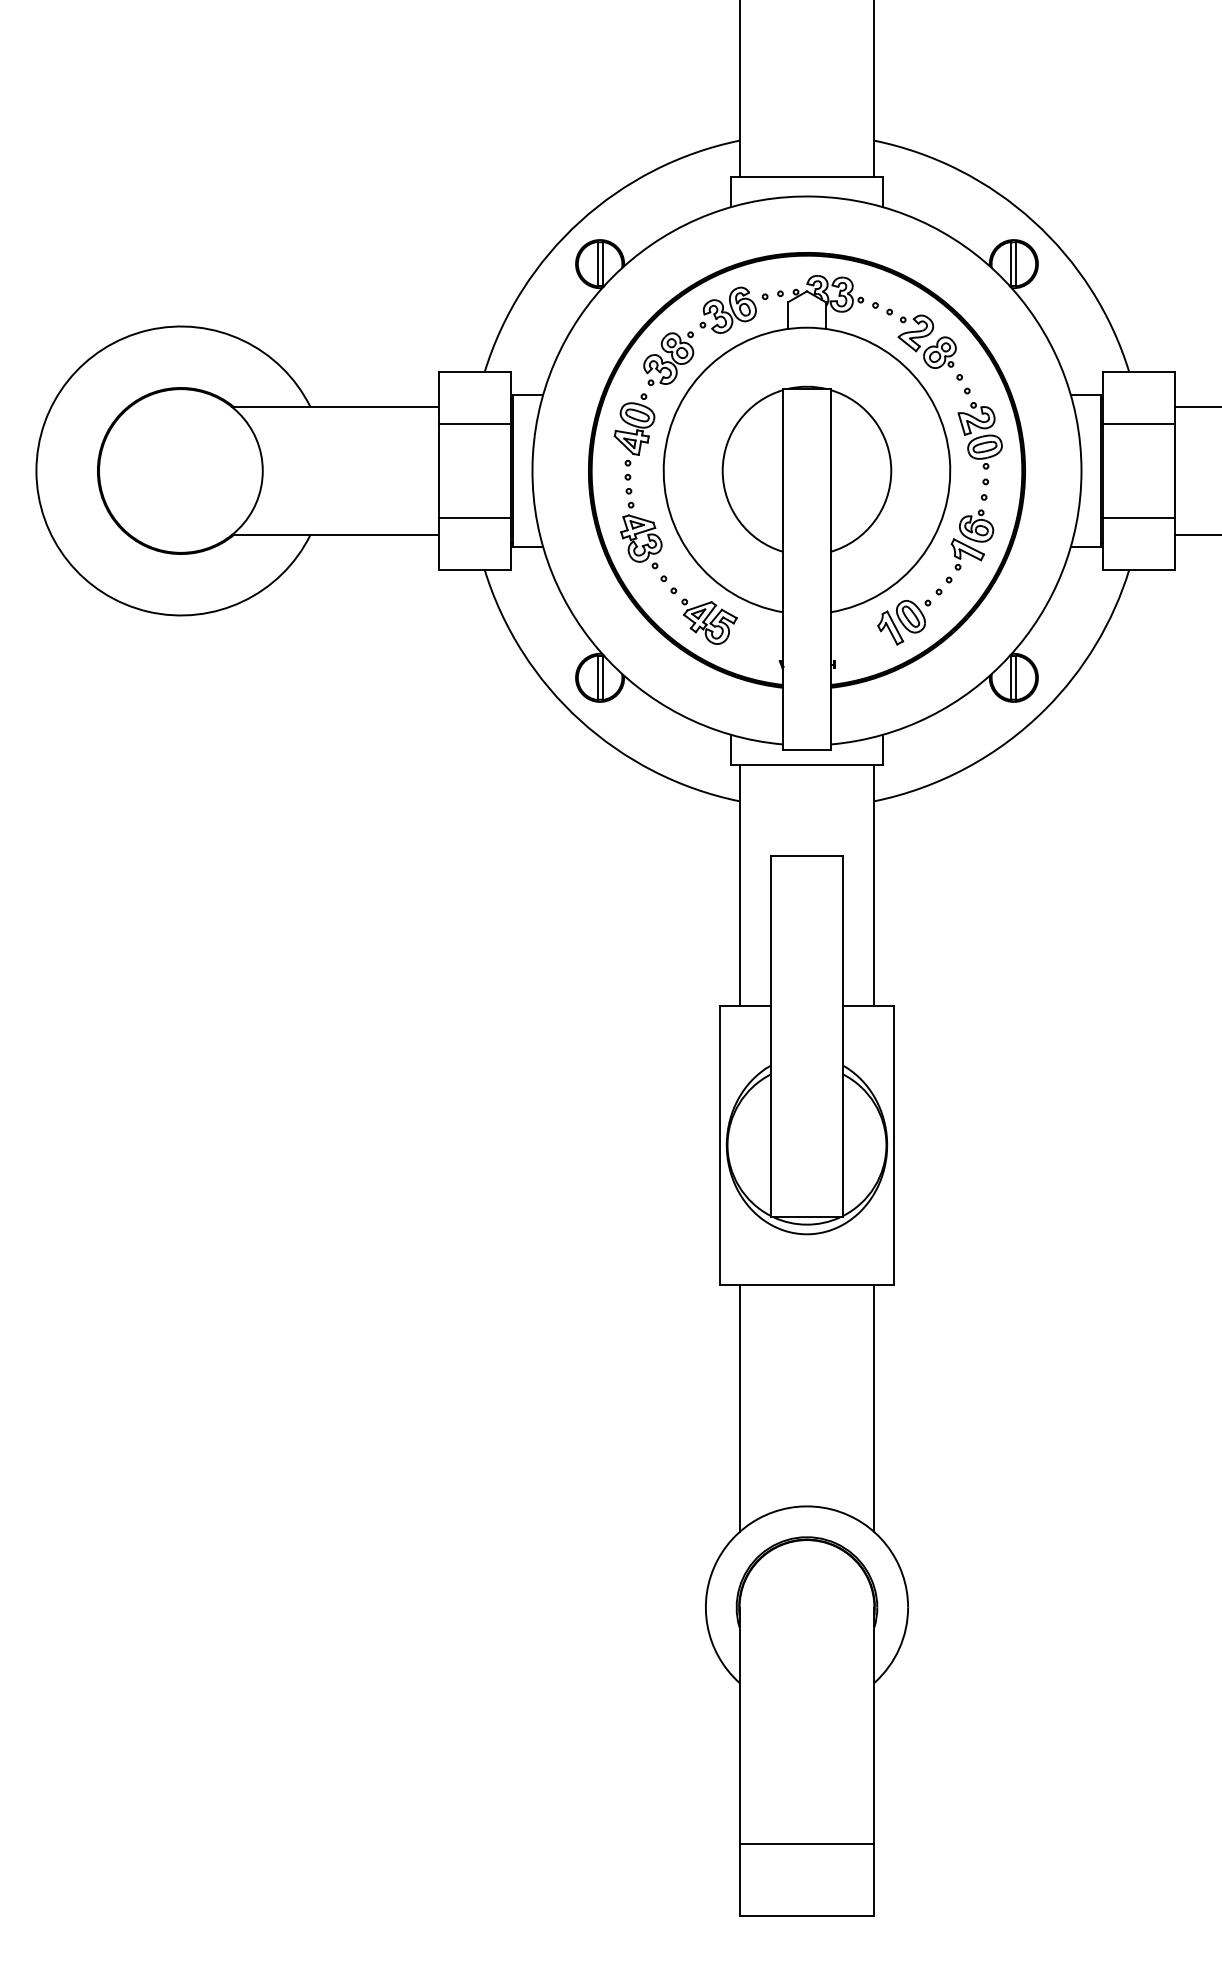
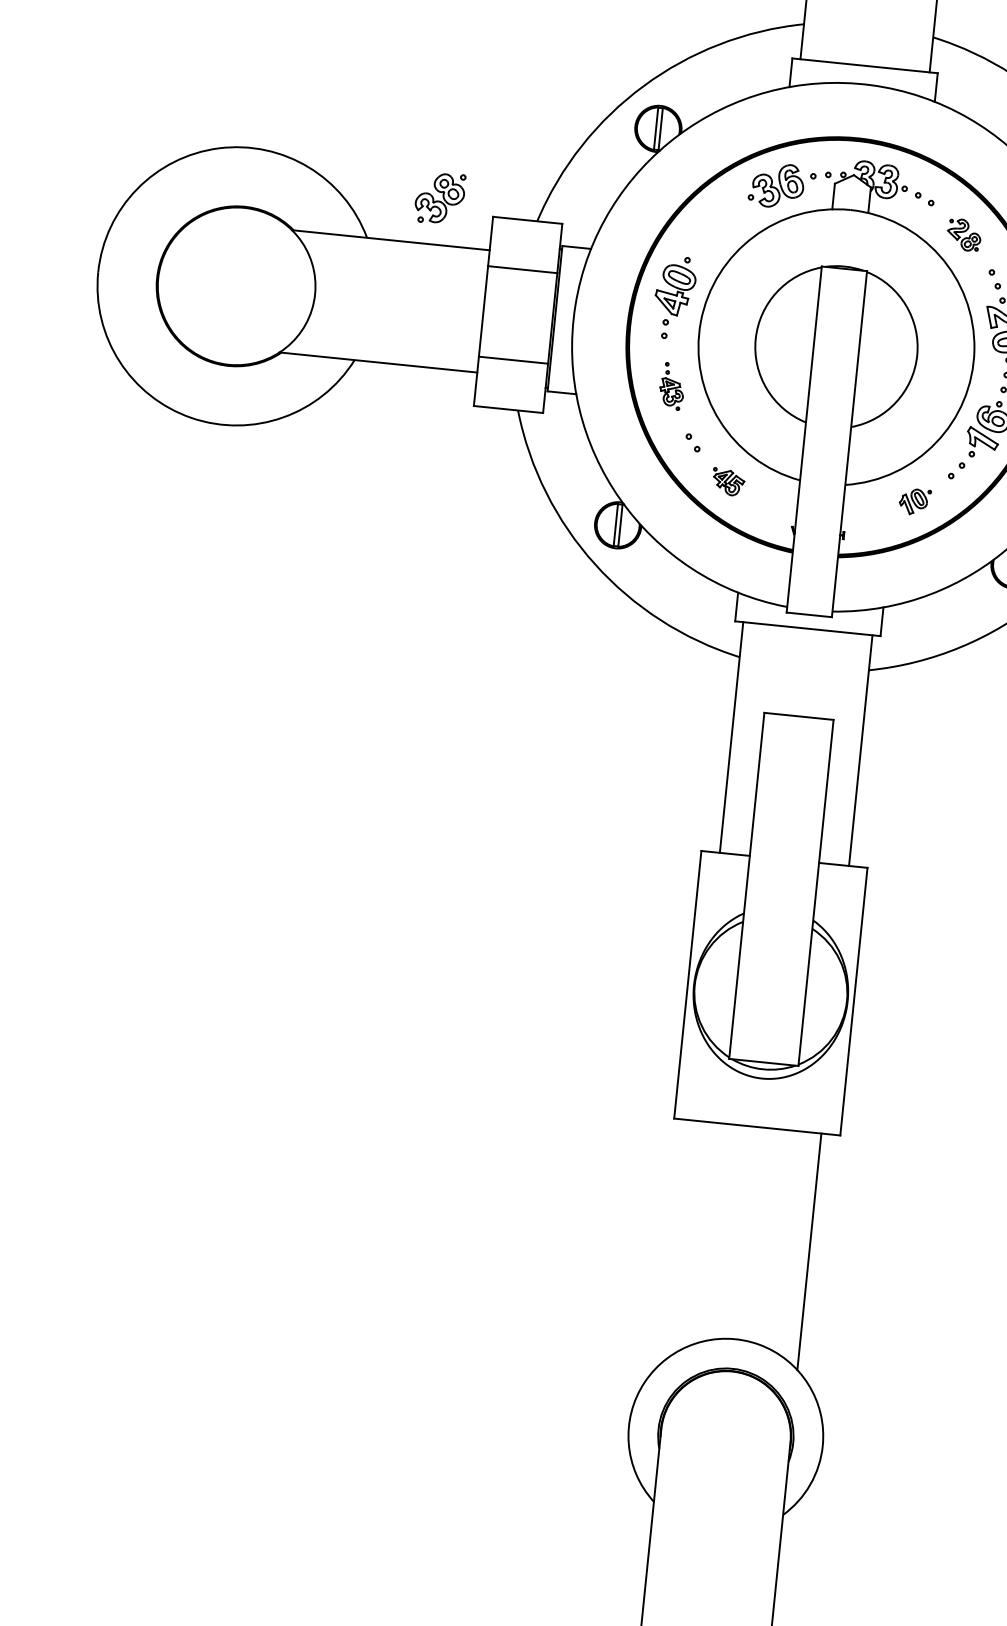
part: (926, 341) -> (963, 234), size x0.6
part: (668, 358) -> (439, 198), moved
part: (641, 528) -> (672, 386), size x0.6
part: (709, 621) -> (728, 481), size x0.6
part: (904, 622) -> (915, 501), size x0.6
line: (740, 1407) -> (681, 1238), removed

